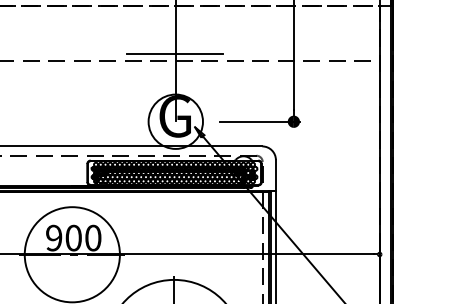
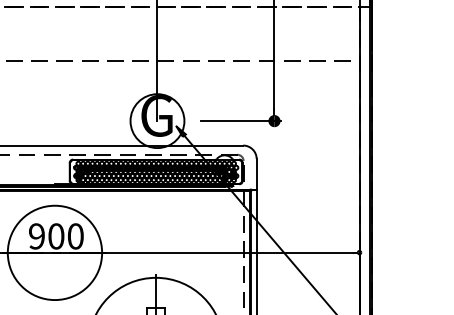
line: (174, 53) -> (156, 53), removed

